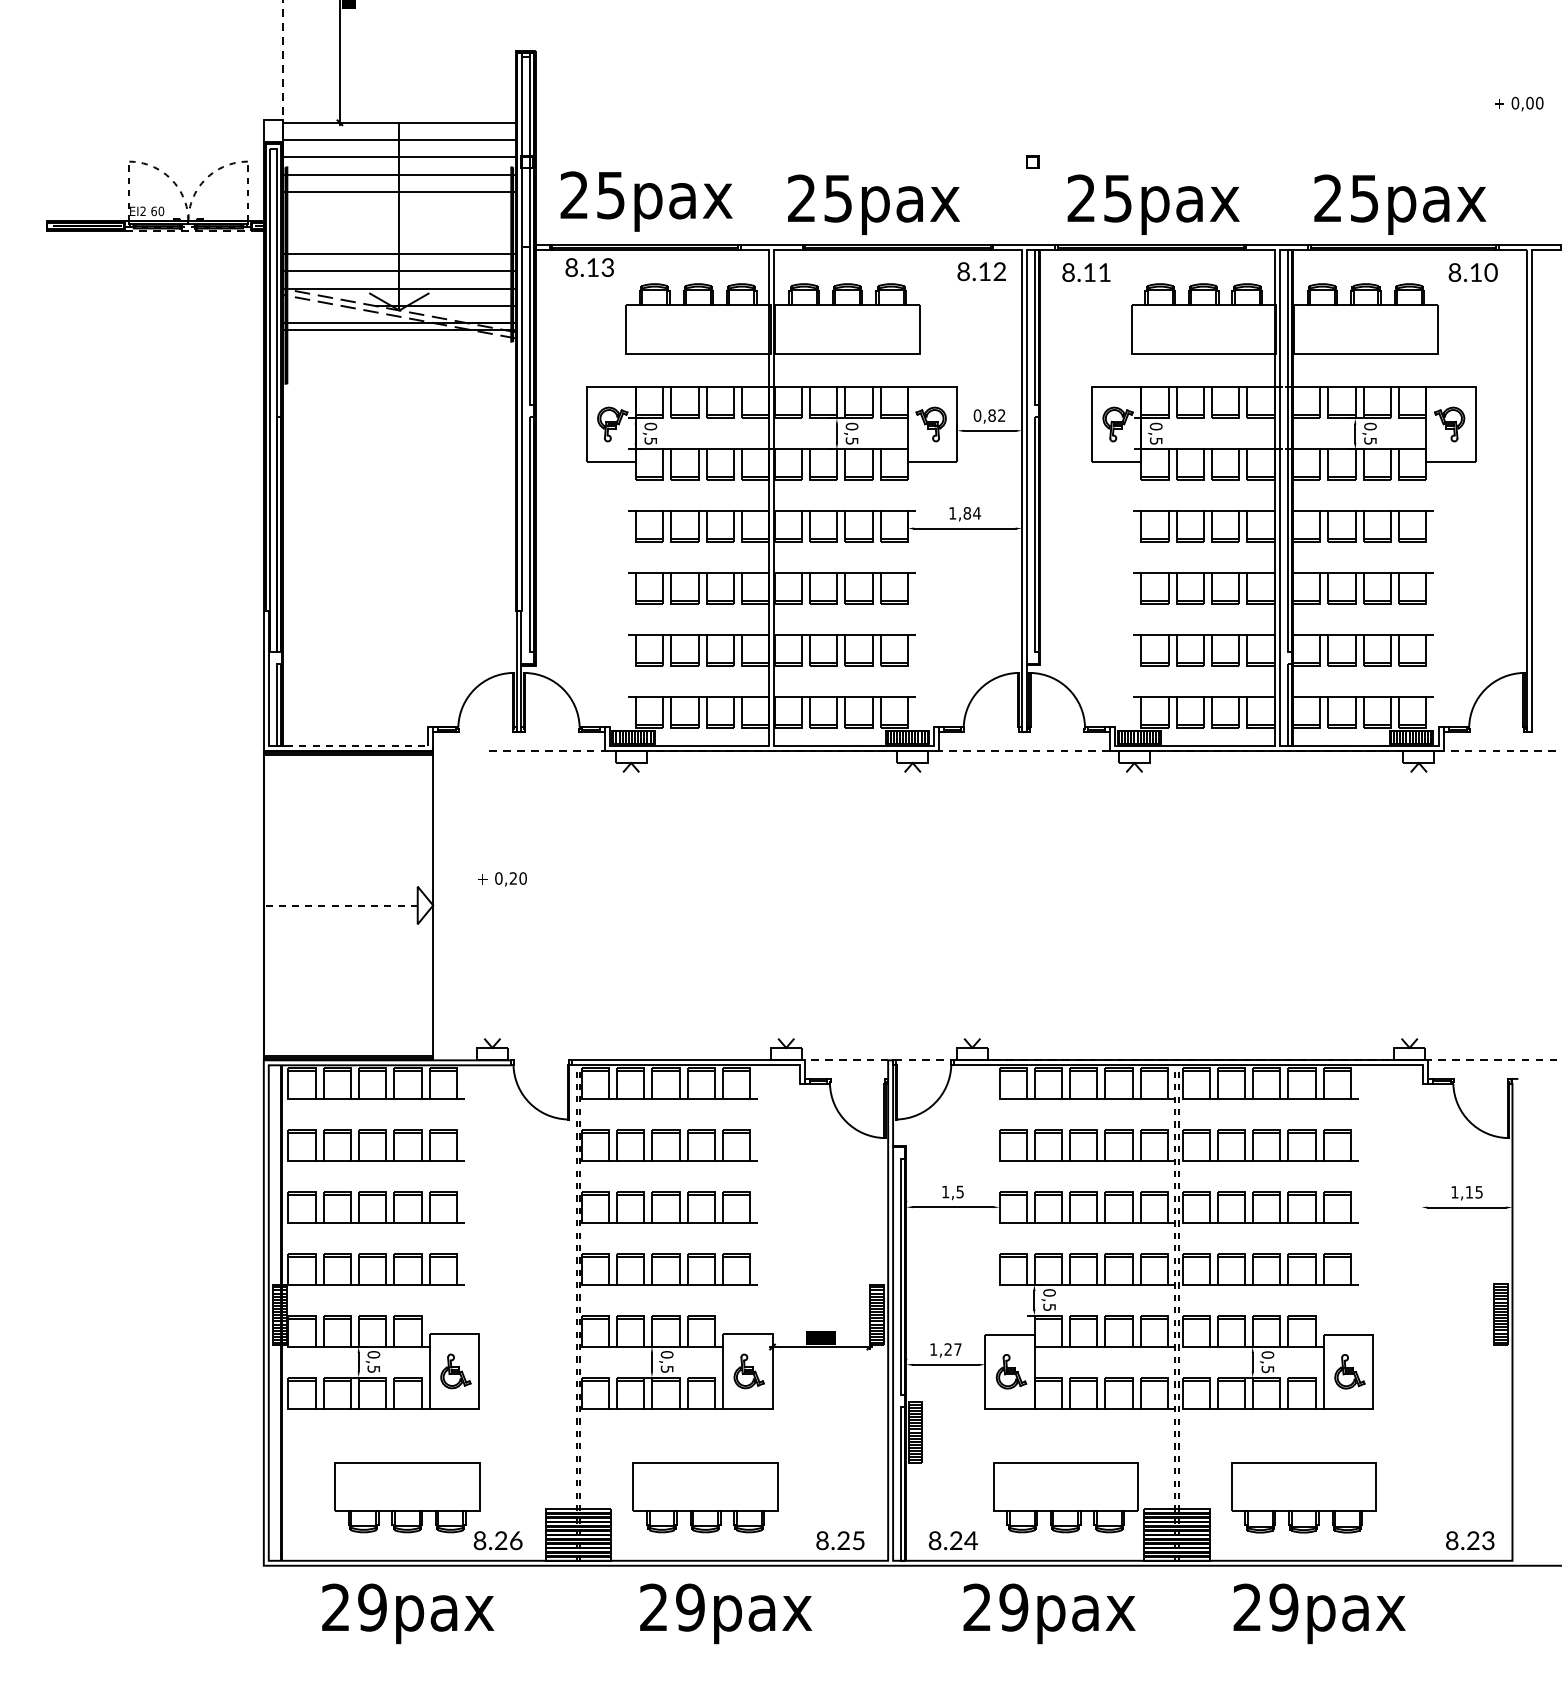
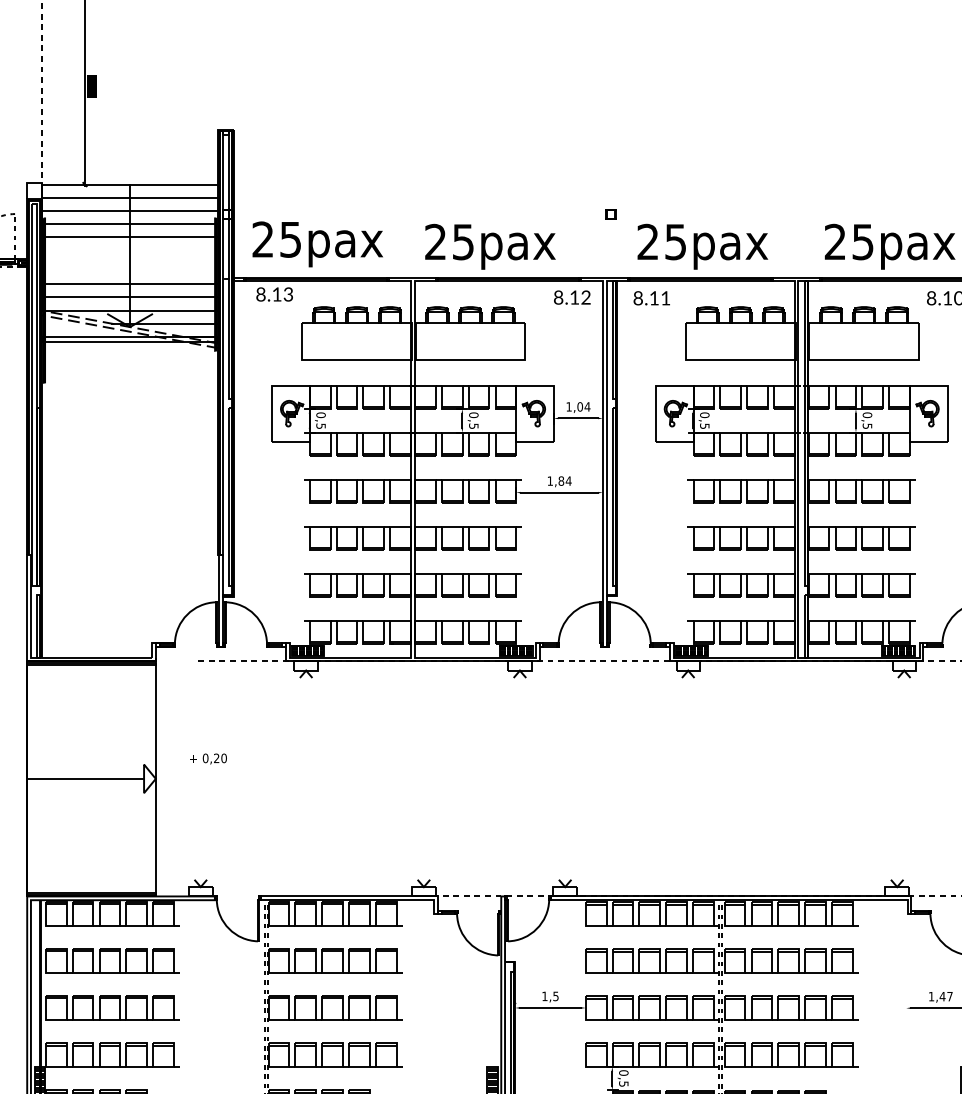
text: (989, 415) -> (578, 406), 0,82 -> 1,04
line: (357, 745) -> (98, 657), dashed -> solid
line: (340, 905) -> (85, 778), dashed -> solid
text: (1473, 1192) -> (945, 996), 1,15 -> 1,47

